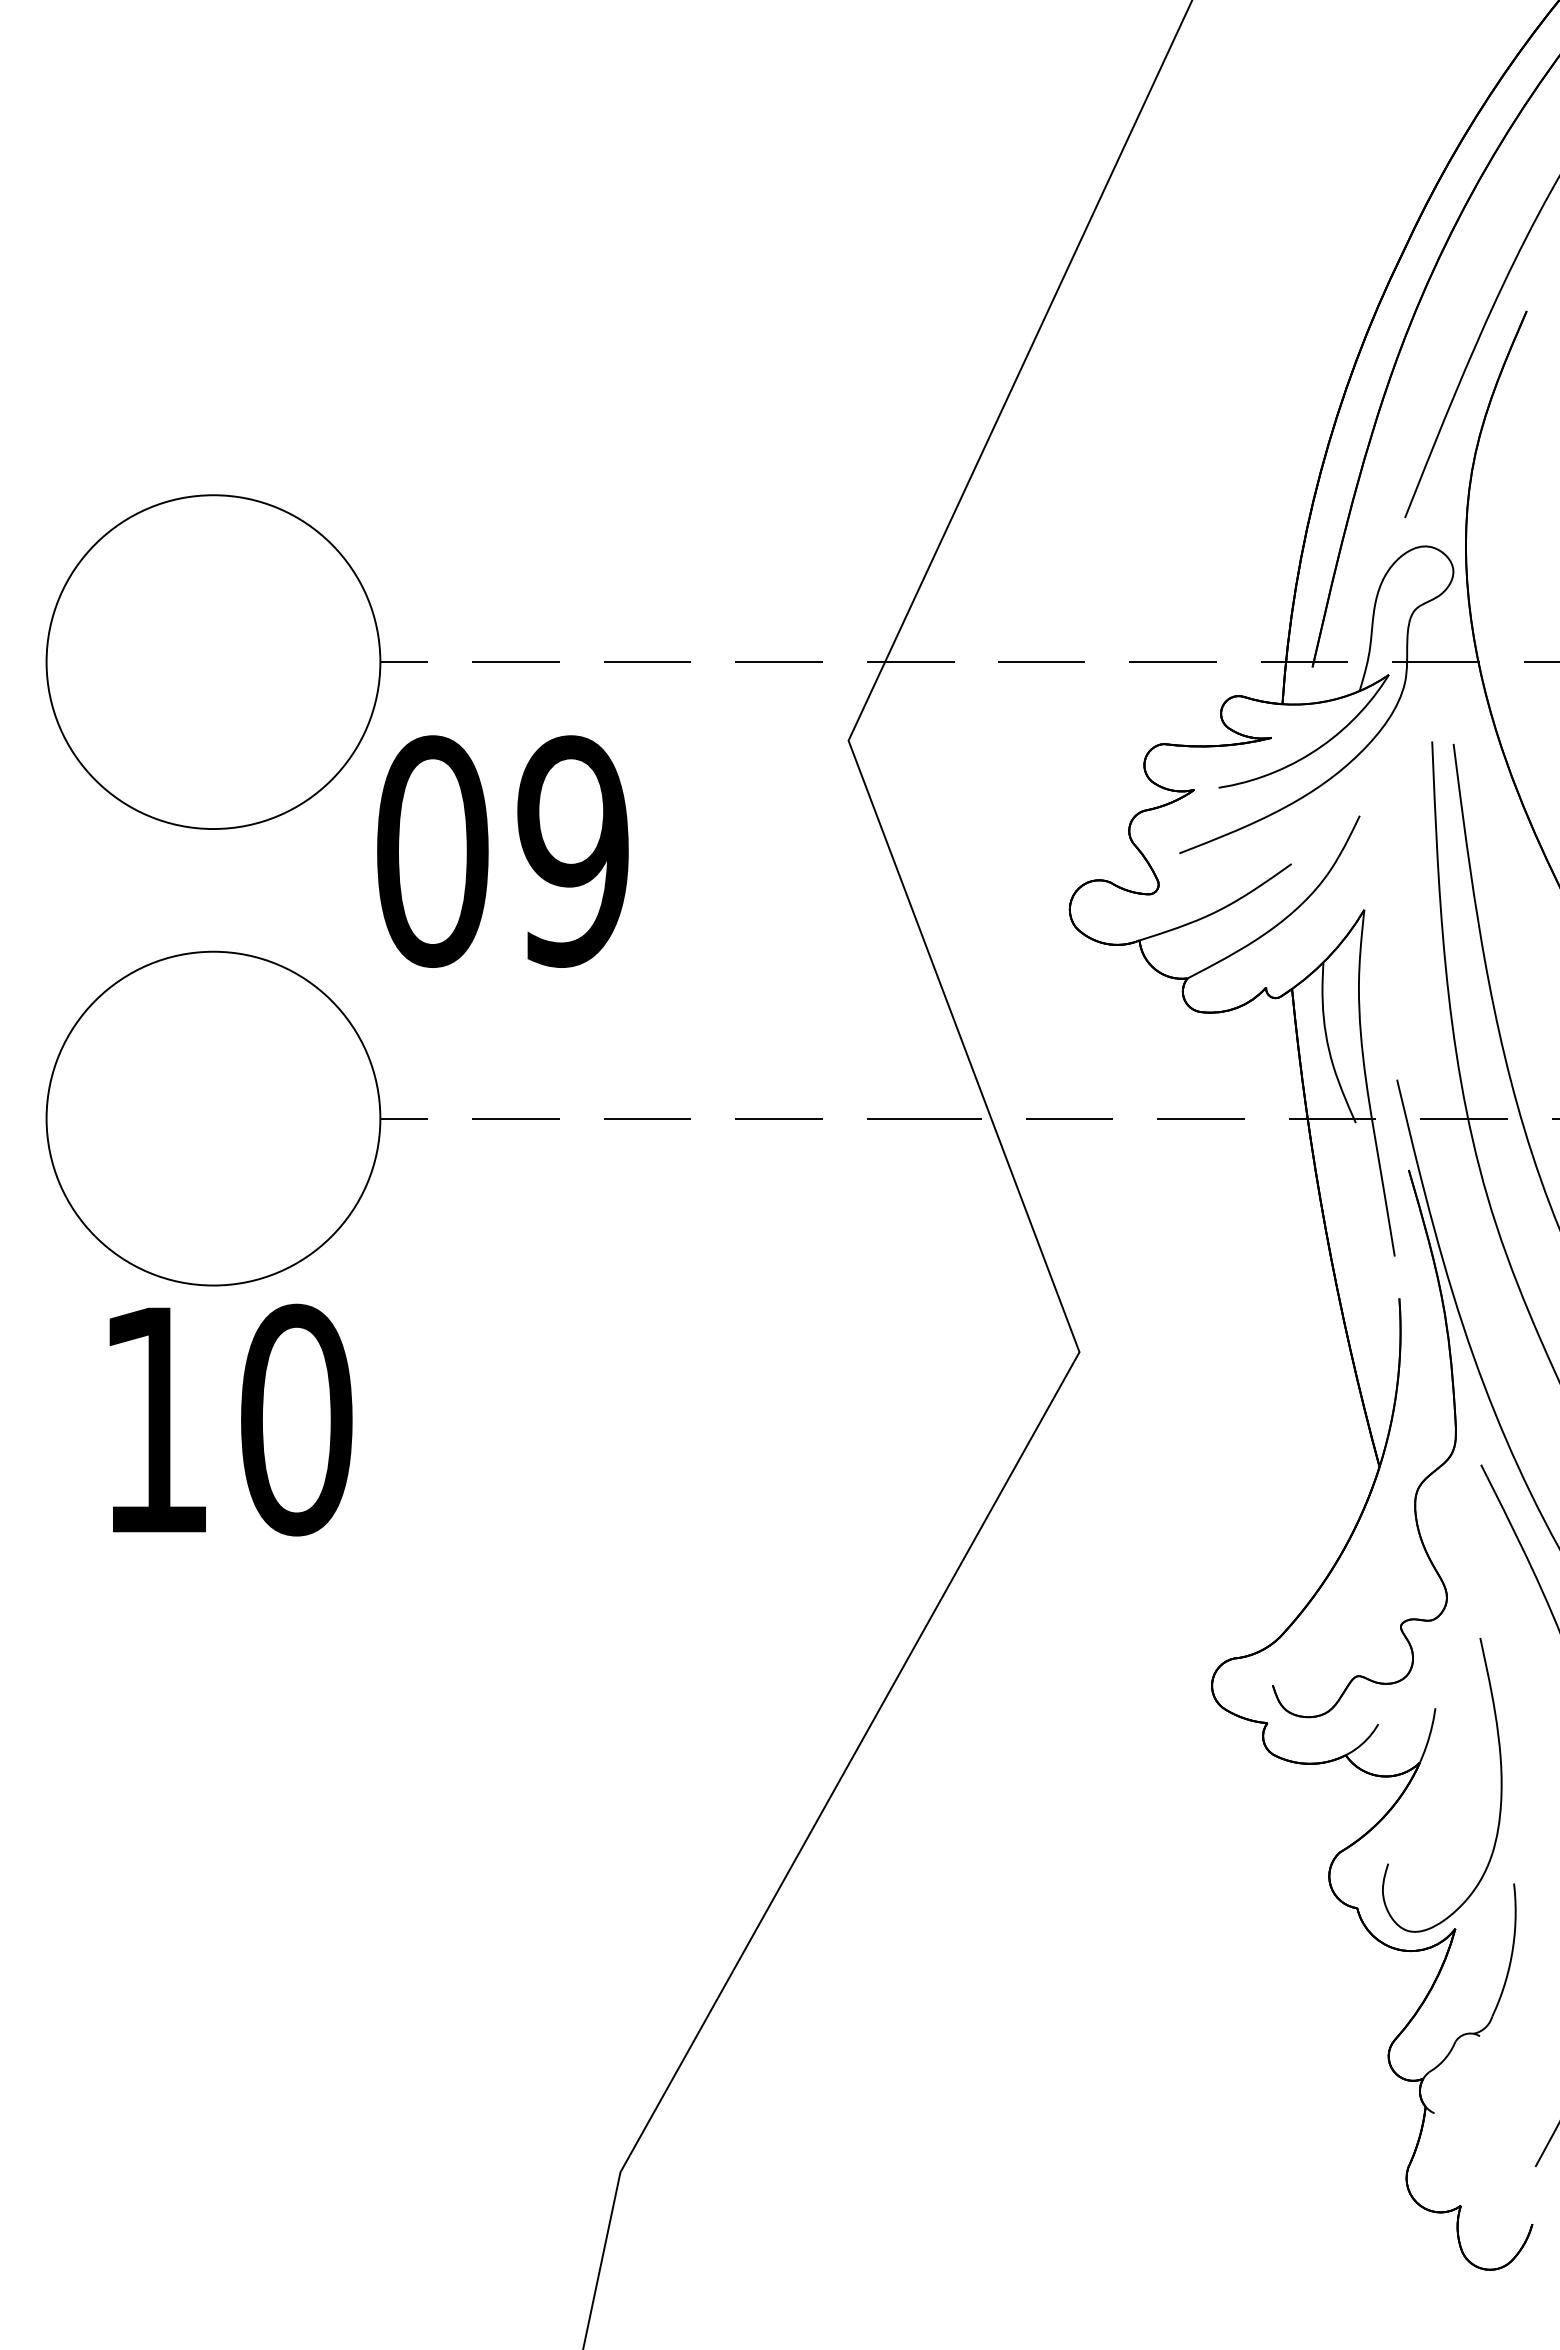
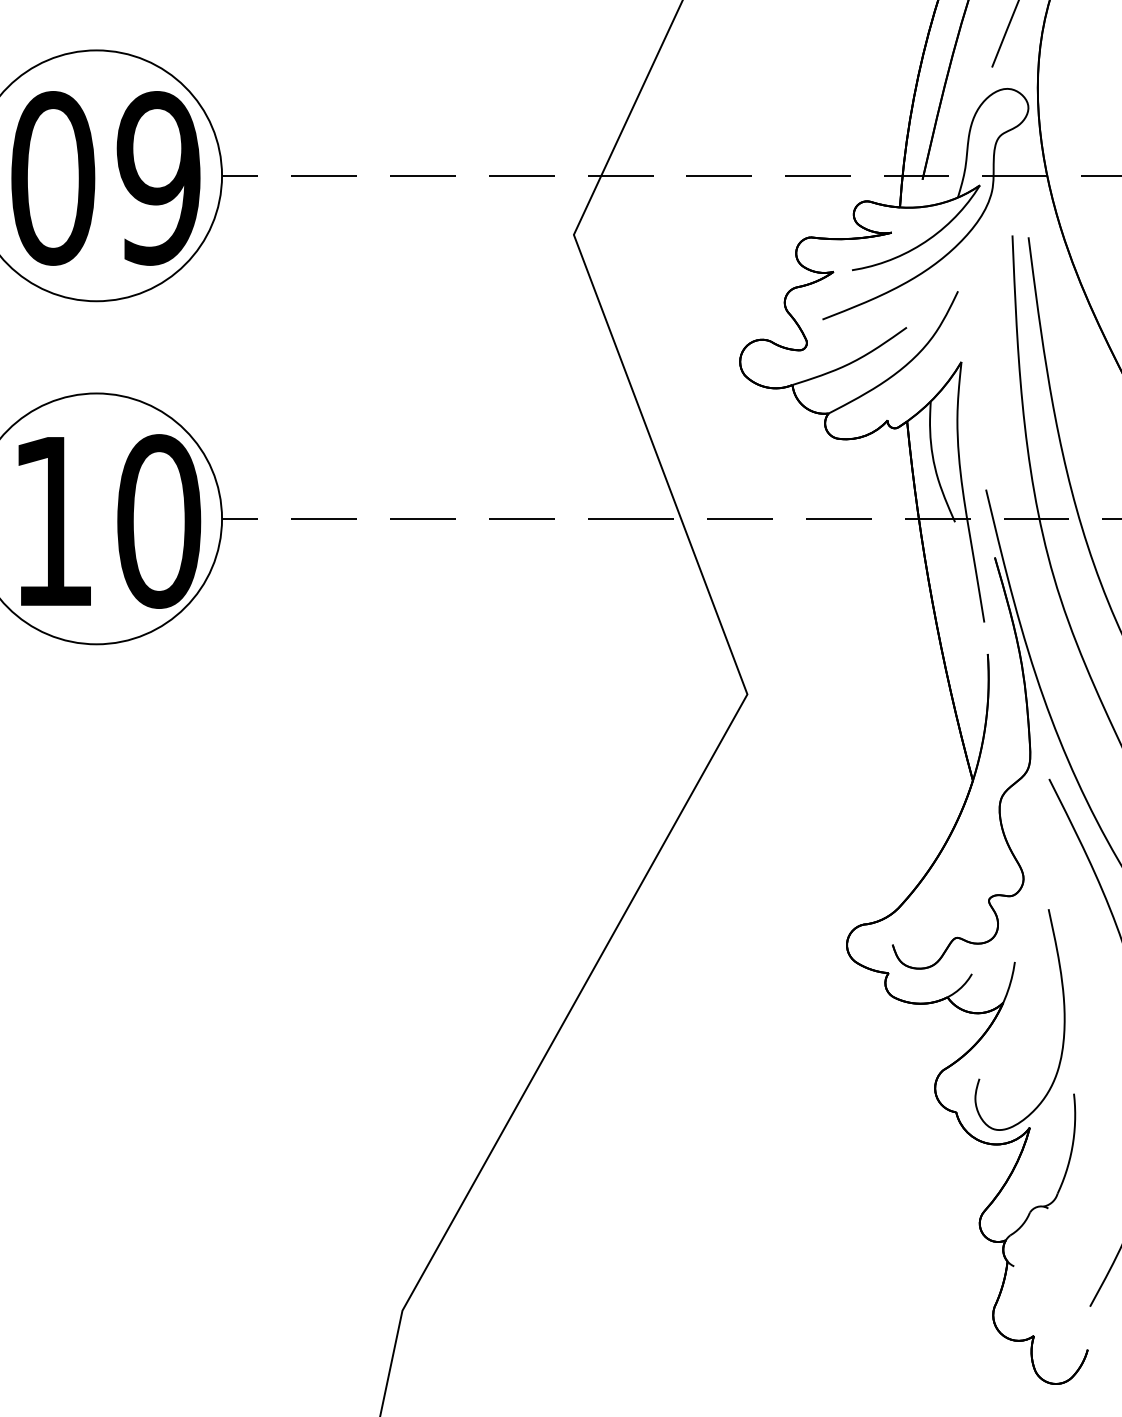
text: (502, 851) -> (105, 178), moved
text: (230, 1419) -> (109, 521), moved

